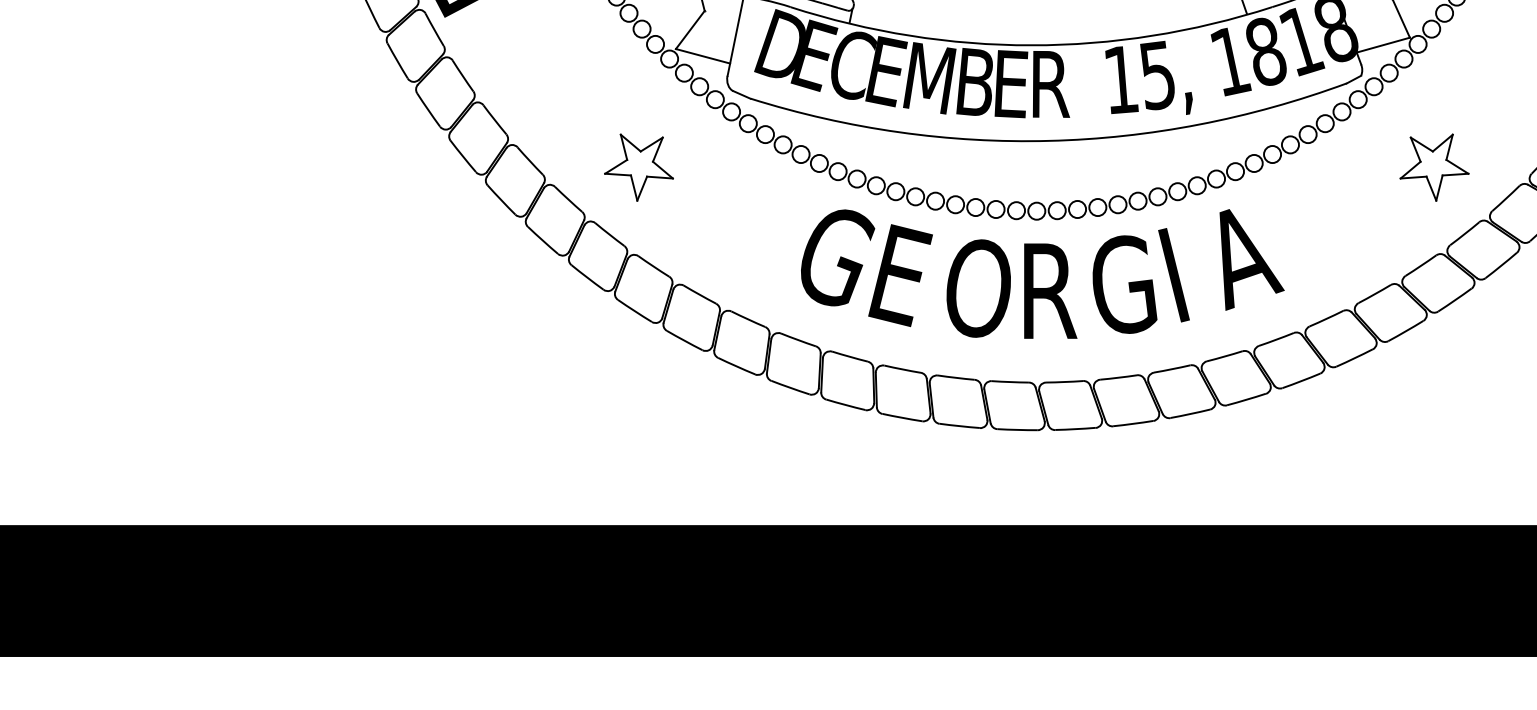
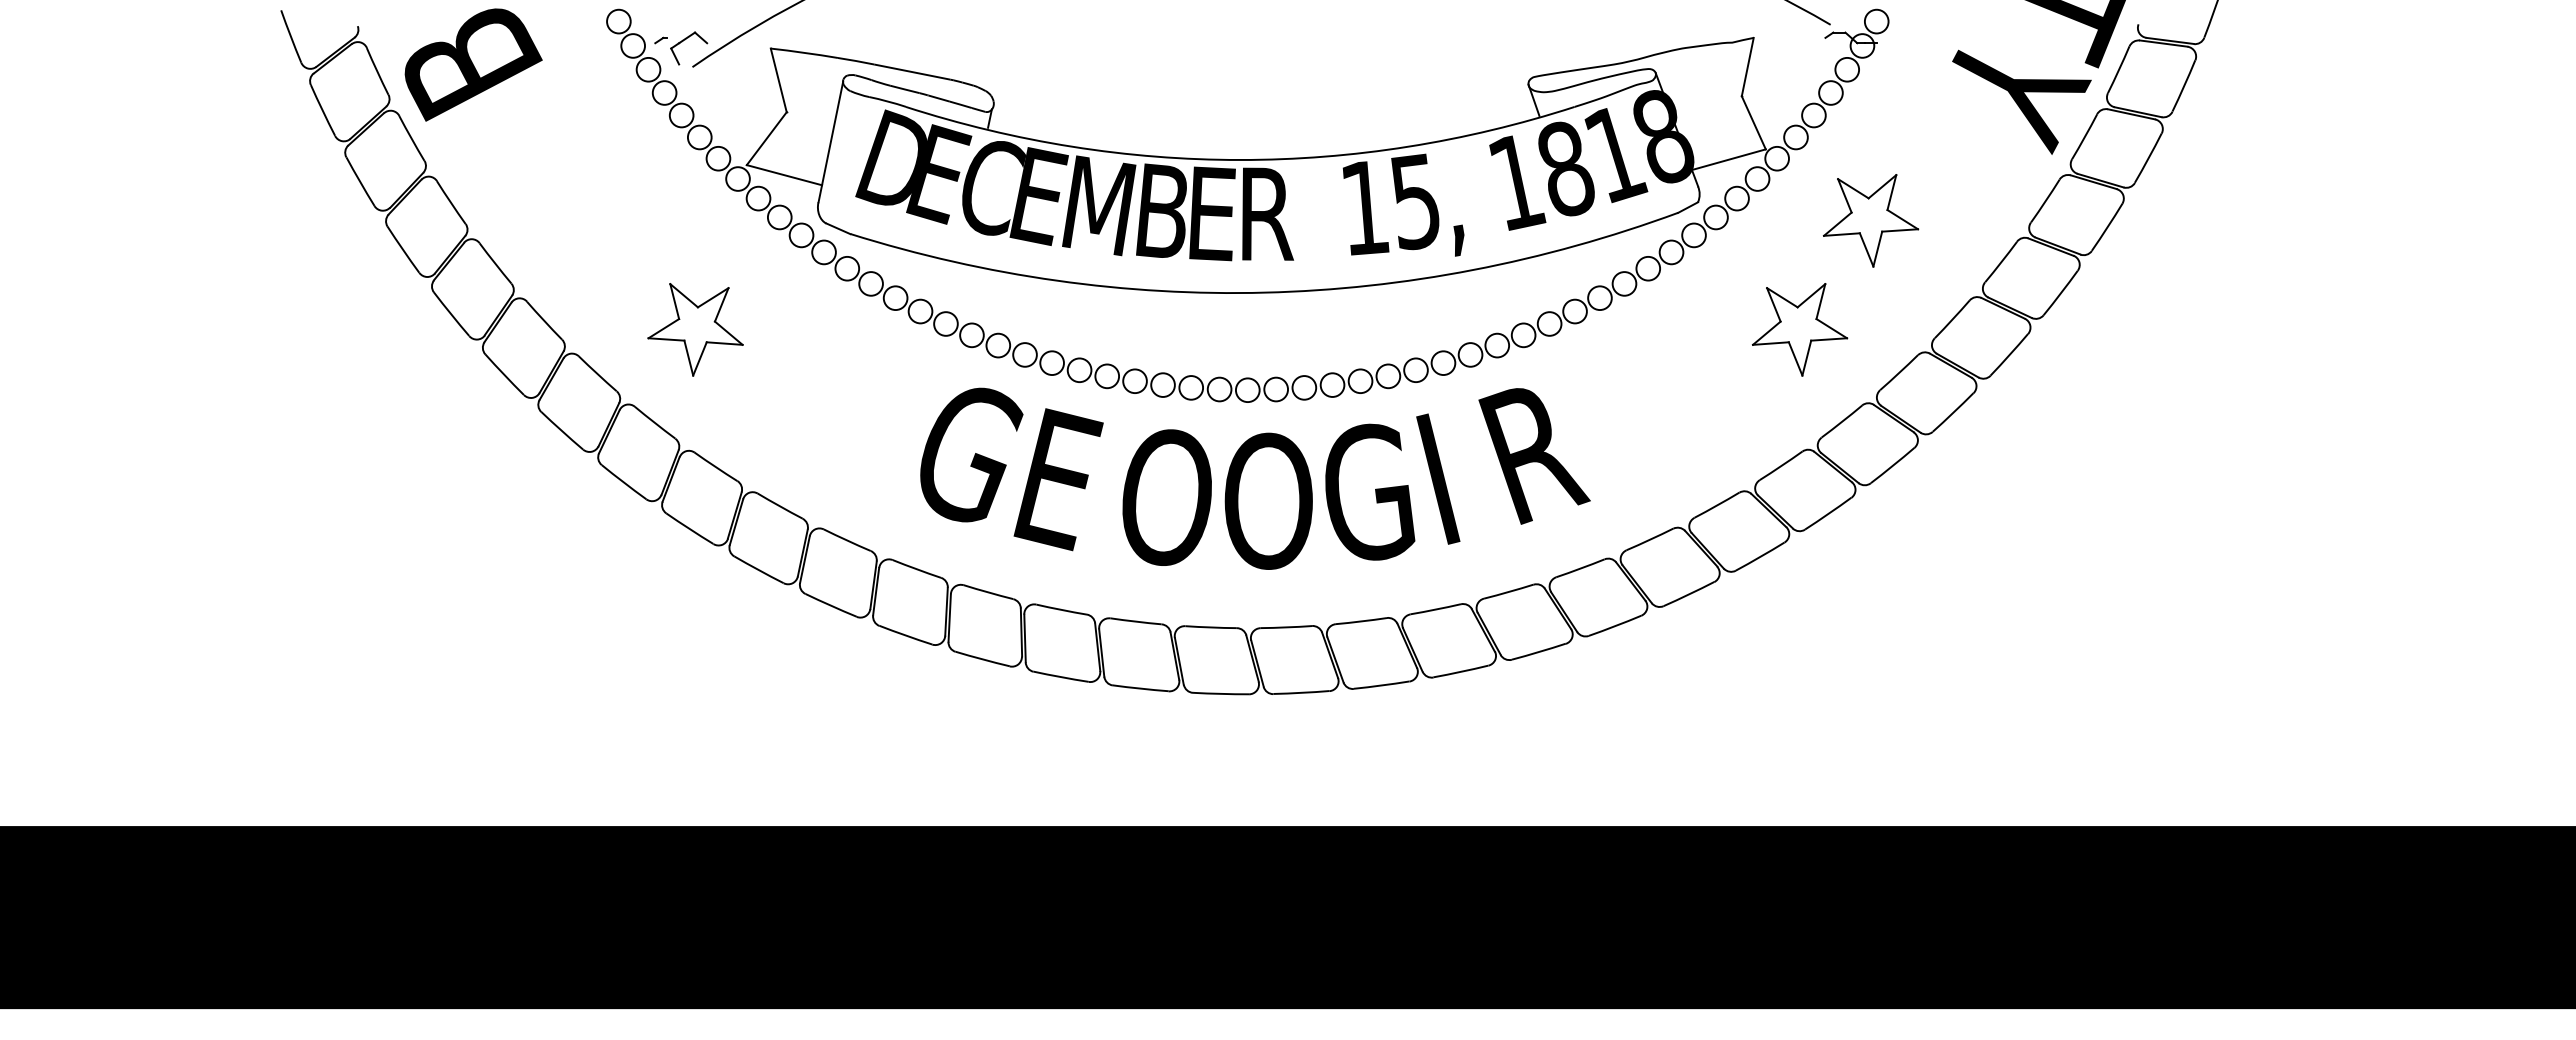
part: (1485, 88) -> (1870, 220), added
text: (1244, 259) -> (1535, 457), A -> R
text: (1051, 290) -> (1268, 500), R -> O

